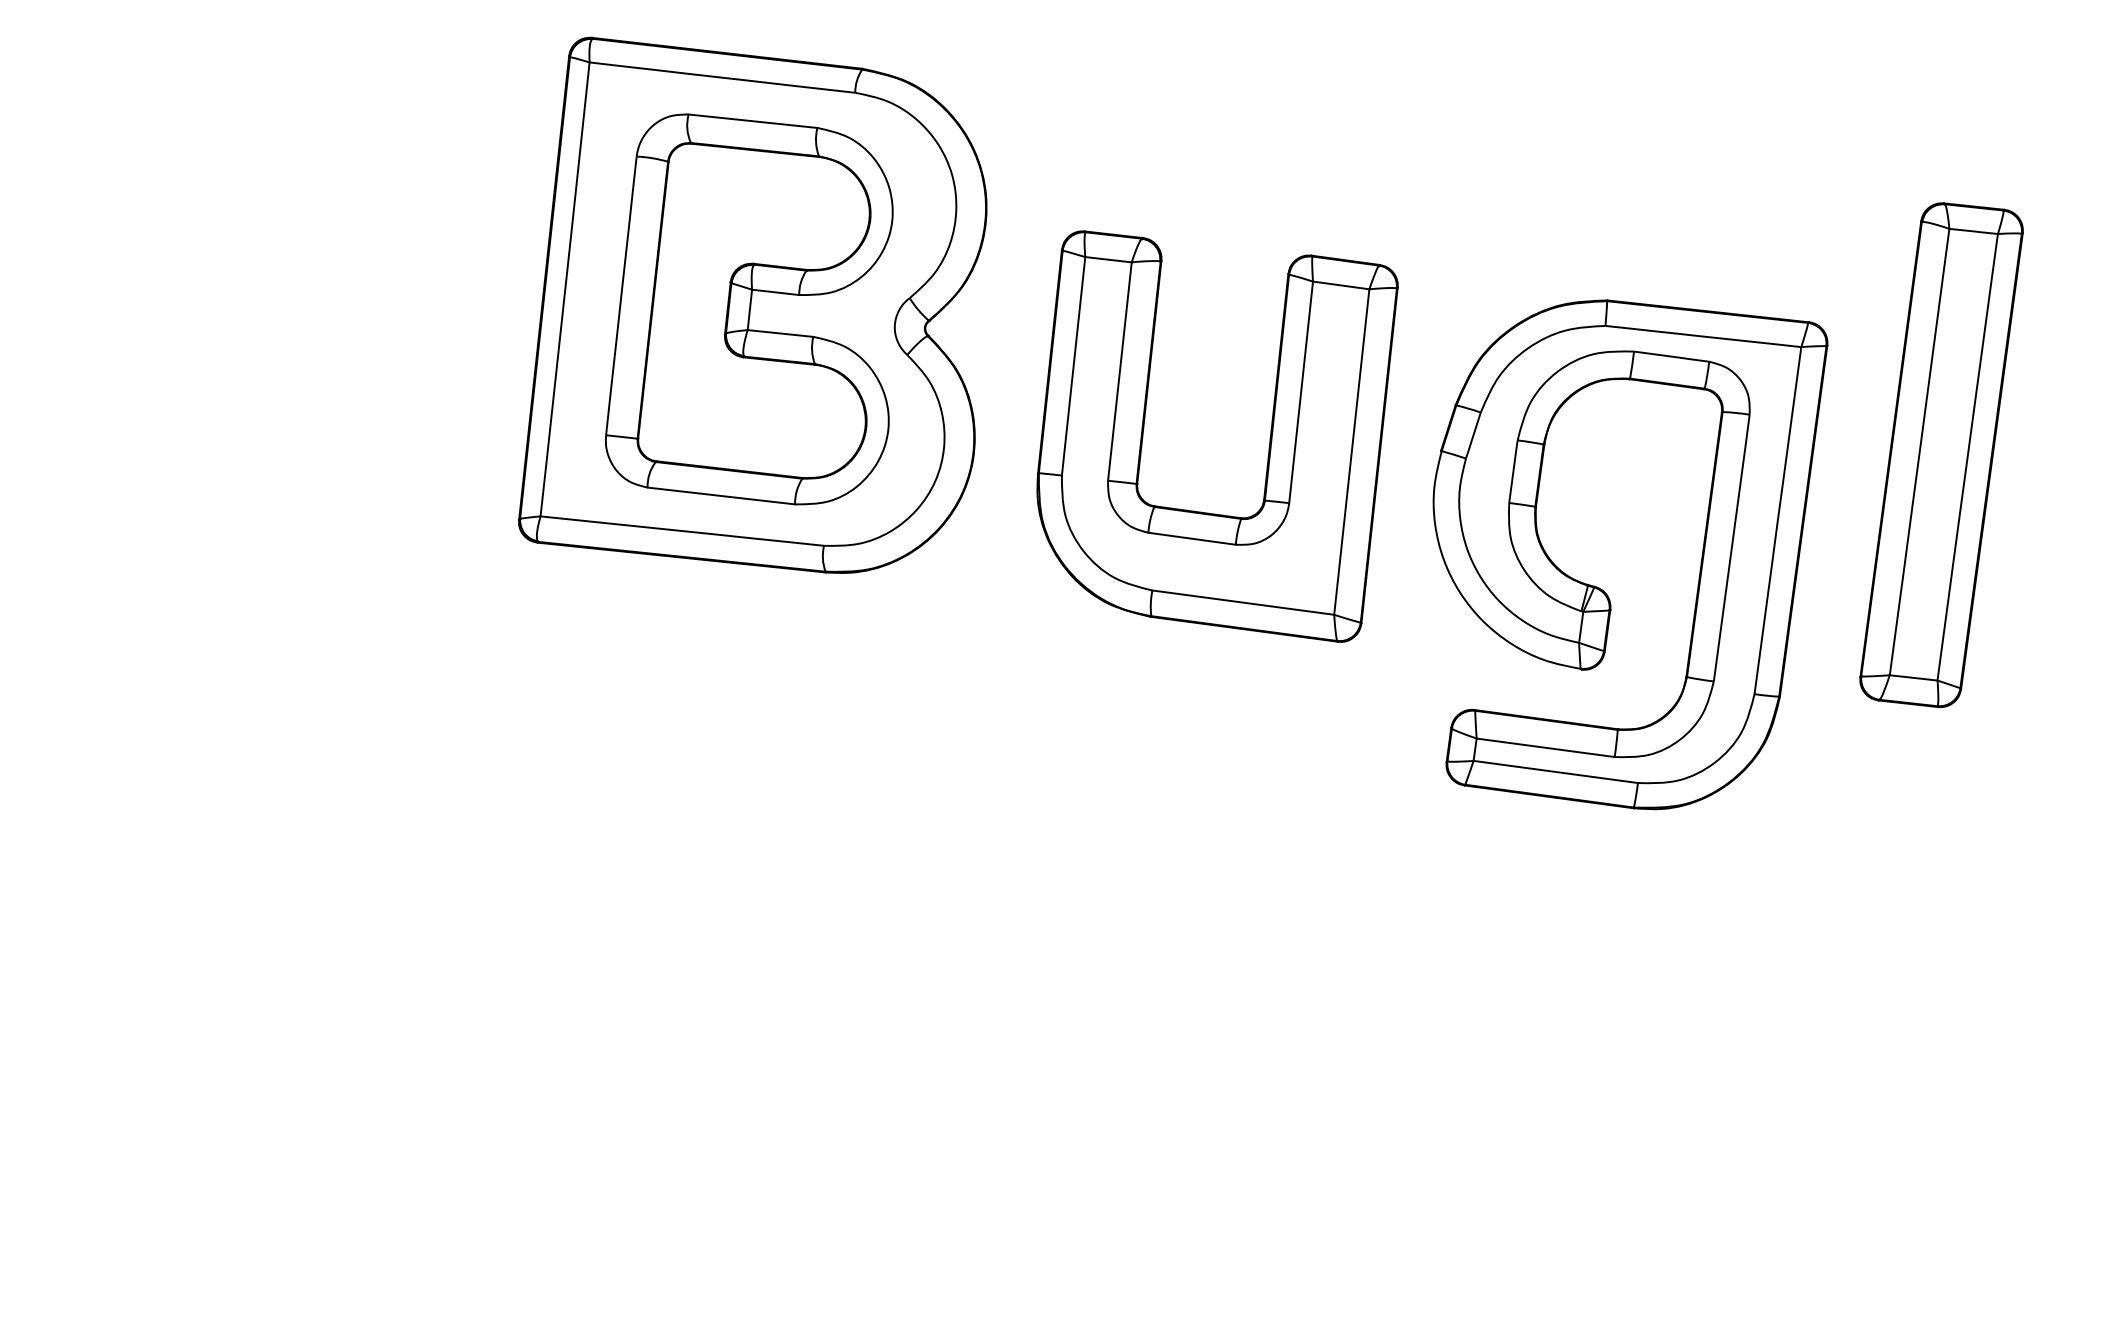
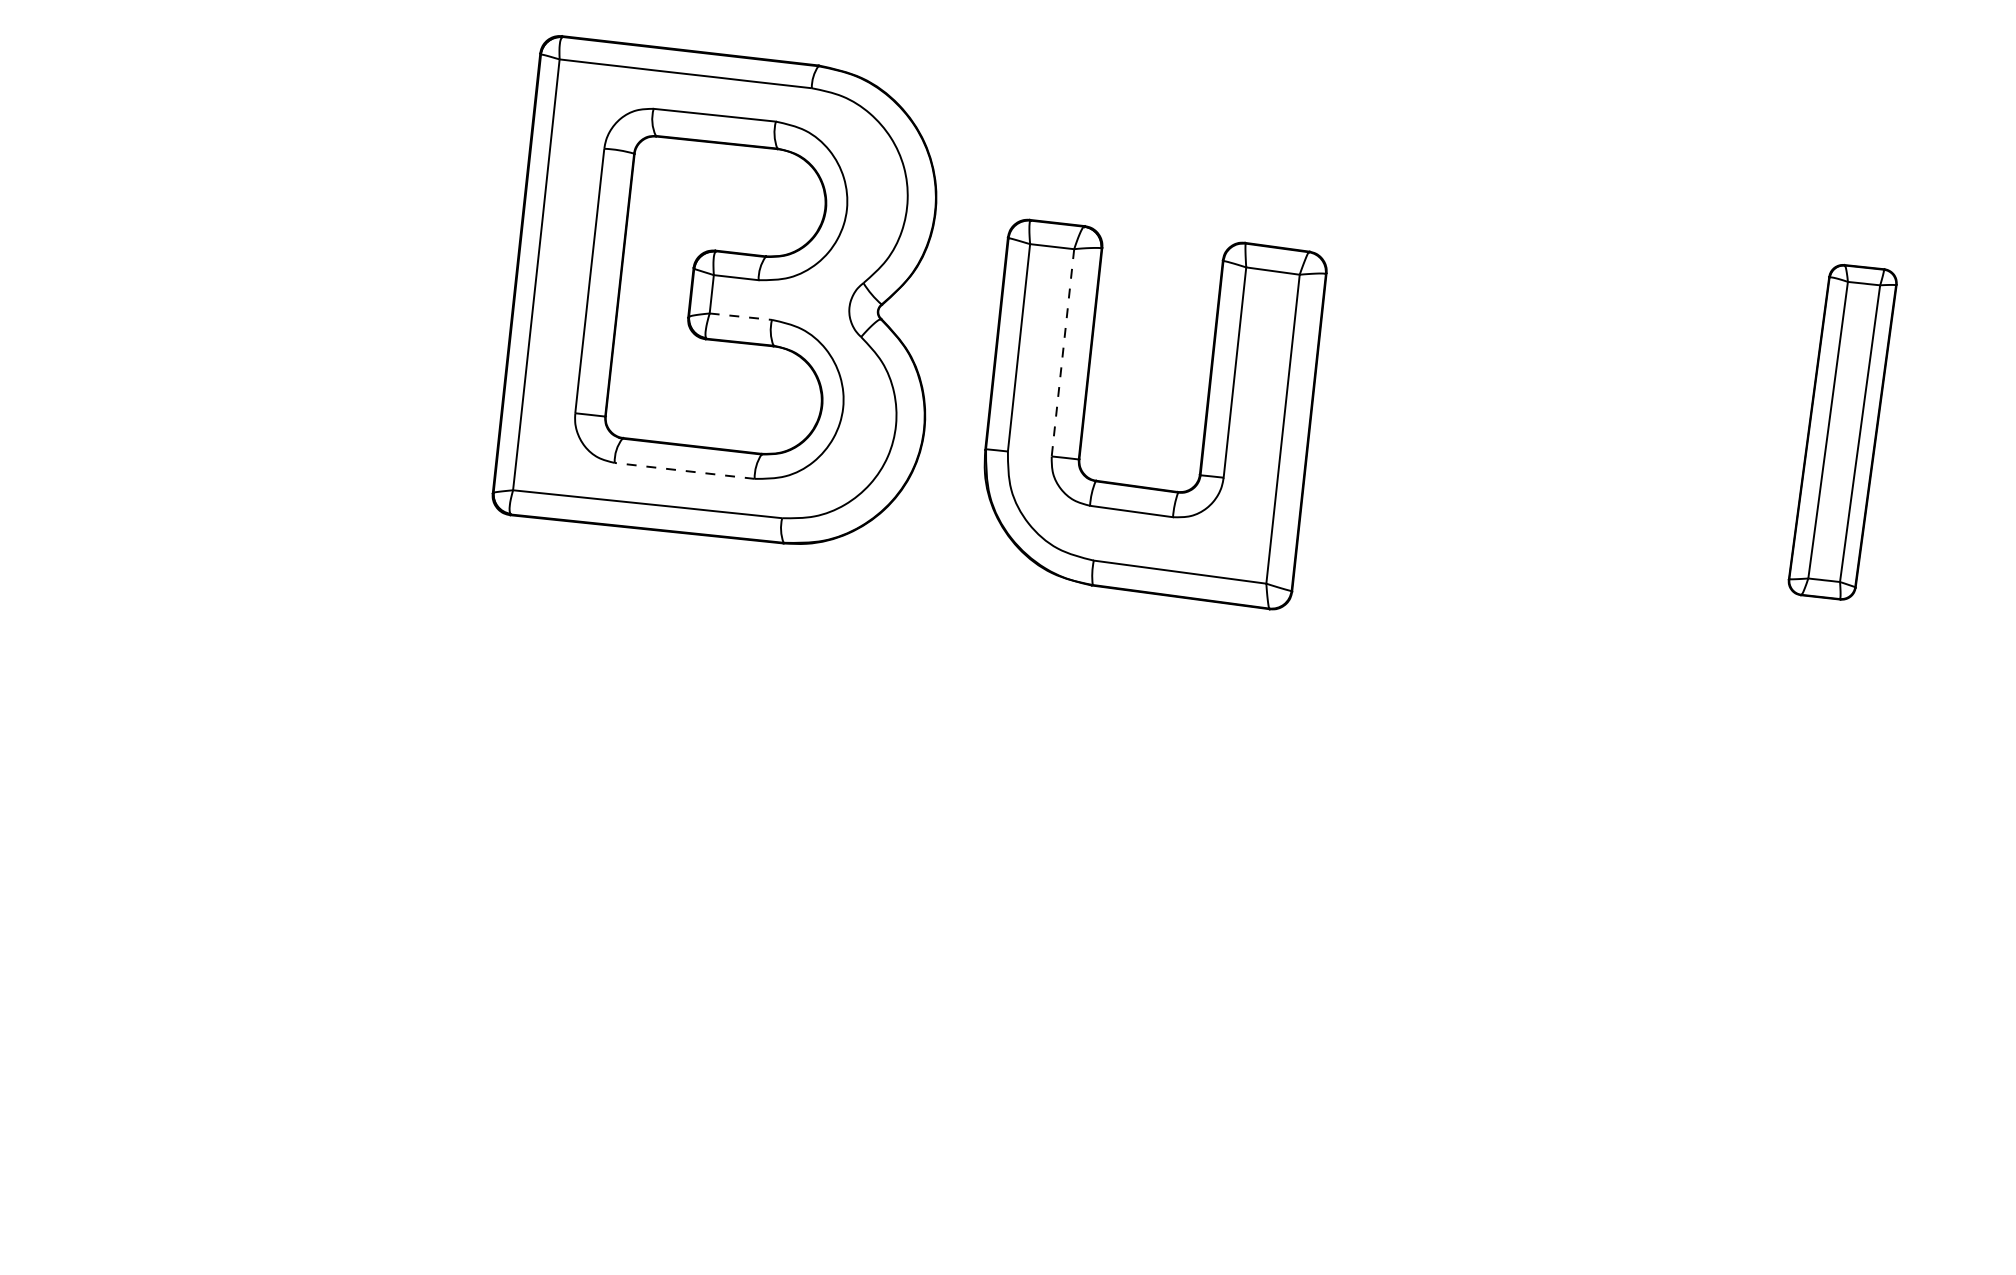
line: (781, 333) -> (741, 316), solid -> dashed
line: (1119, 372) -> (1062, 353), solid -> dashed
part: (1941, 455) -> (1842, 432), size x0.7
line: (721, 495) -> (684, 470), solid -> dashed
part: (1603, 589) -> (1521, 559), removed

